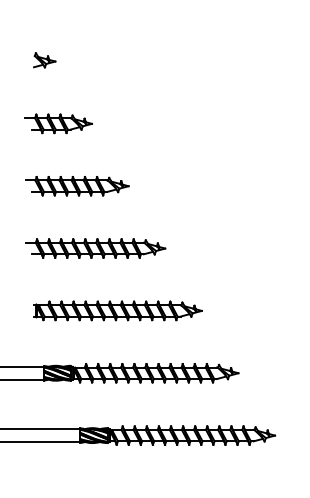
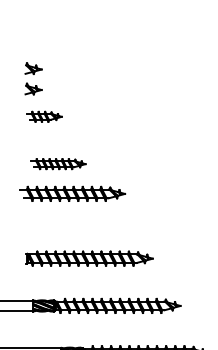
part: (44, 87) -> (33, 89), added
part: (58, 123) -> (44, 116), size x0.7
part: (77, 186) -> (58, 164), size x0.7
part: (95, 248) -> (72, 193), moved

